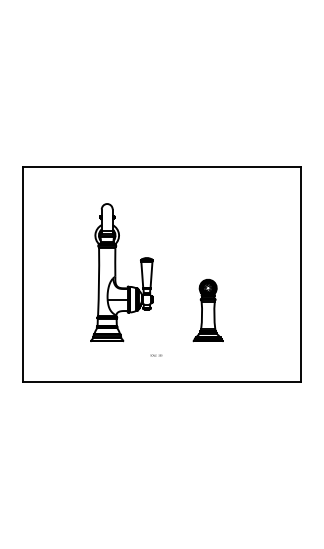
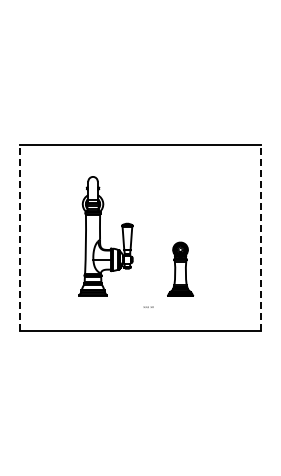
line: (23, 275) -> (20, 238), solid -> dashed
line: (300, 275) -> (260, 238), solid -> dashed
text: (156, 354) -> (148, 306), moved

